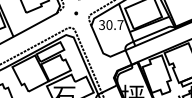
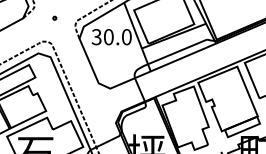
text: (120, 24) -> (126, 36), 30.7 -> 30.0

